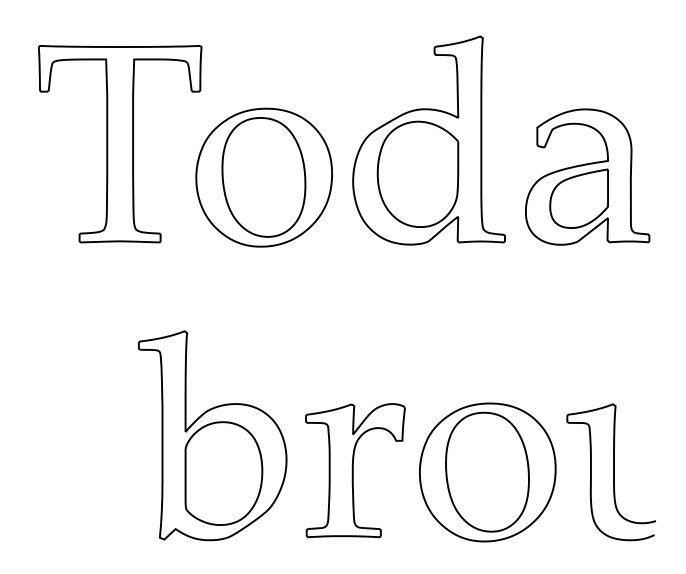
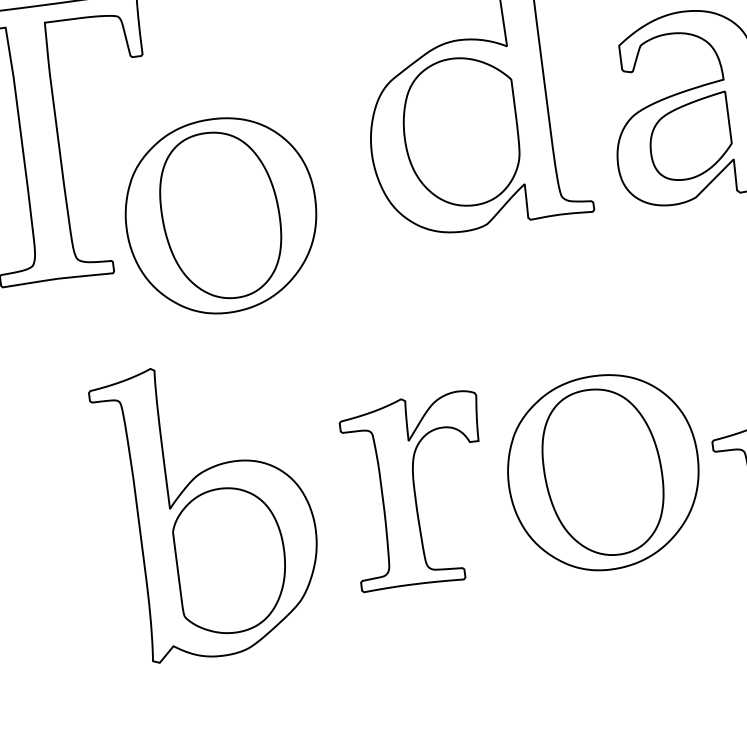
part: (263, 177) -> (220, 215), moved
part: (212, 435) -> (208, 509), moved
part: (355, 470) -> (418, 490), moved
part: (487, 472) -> (603, 472), moved

